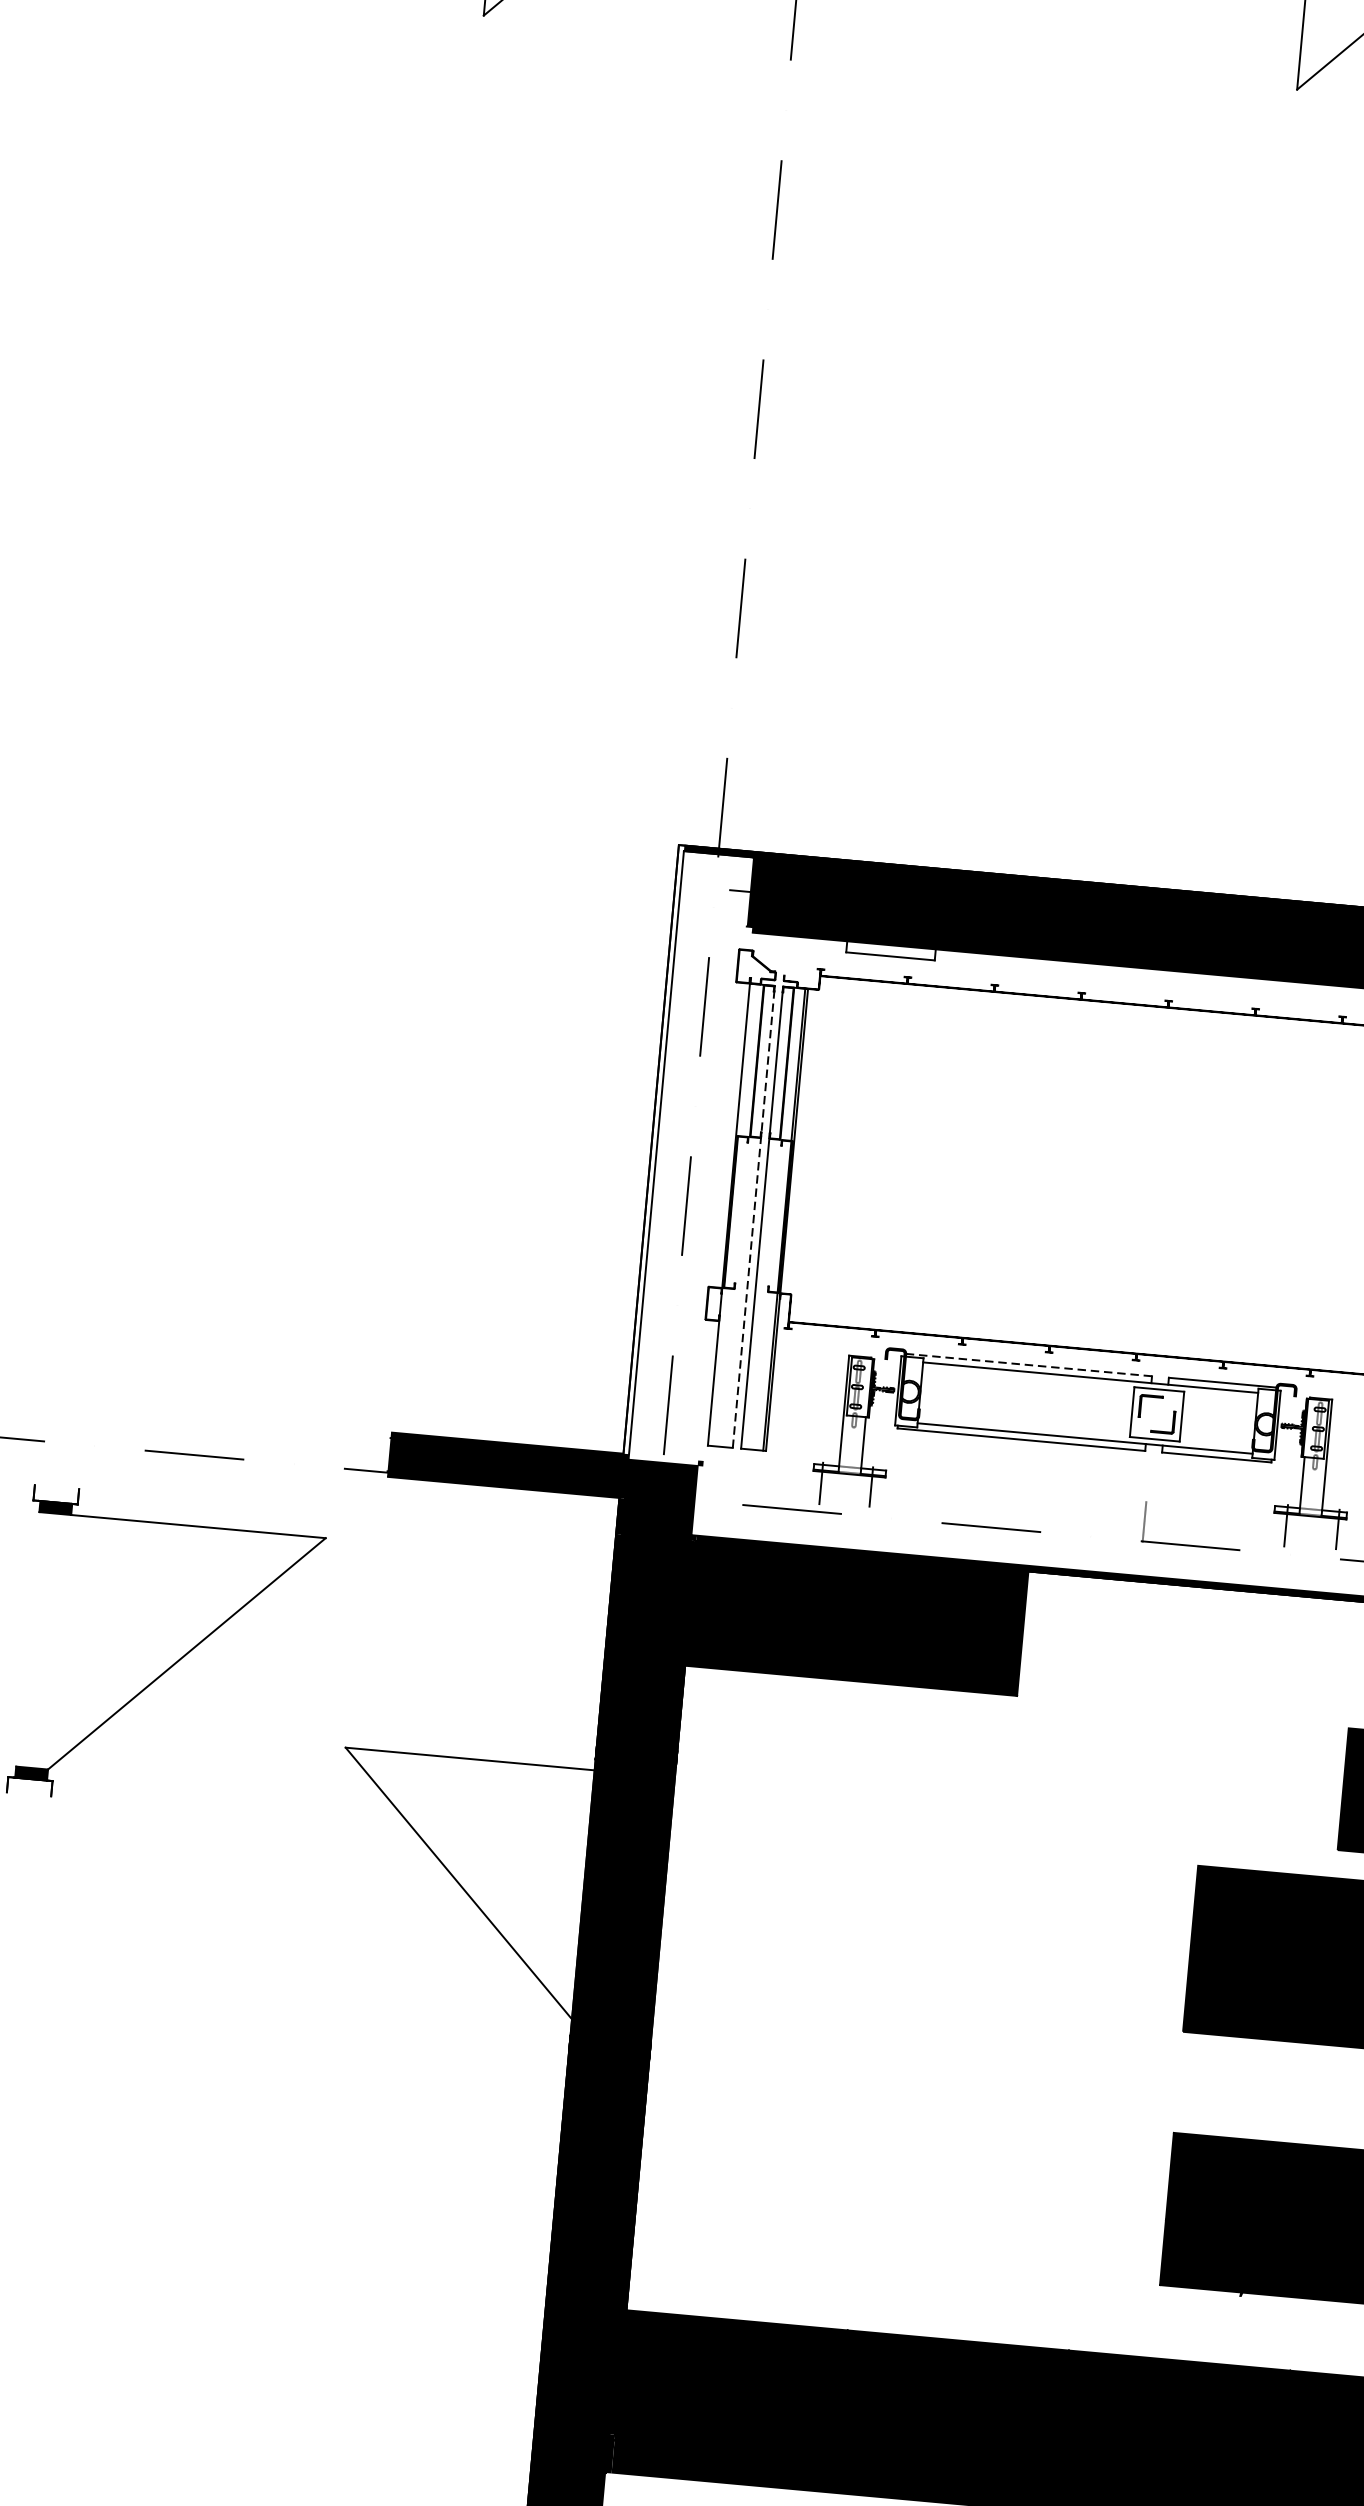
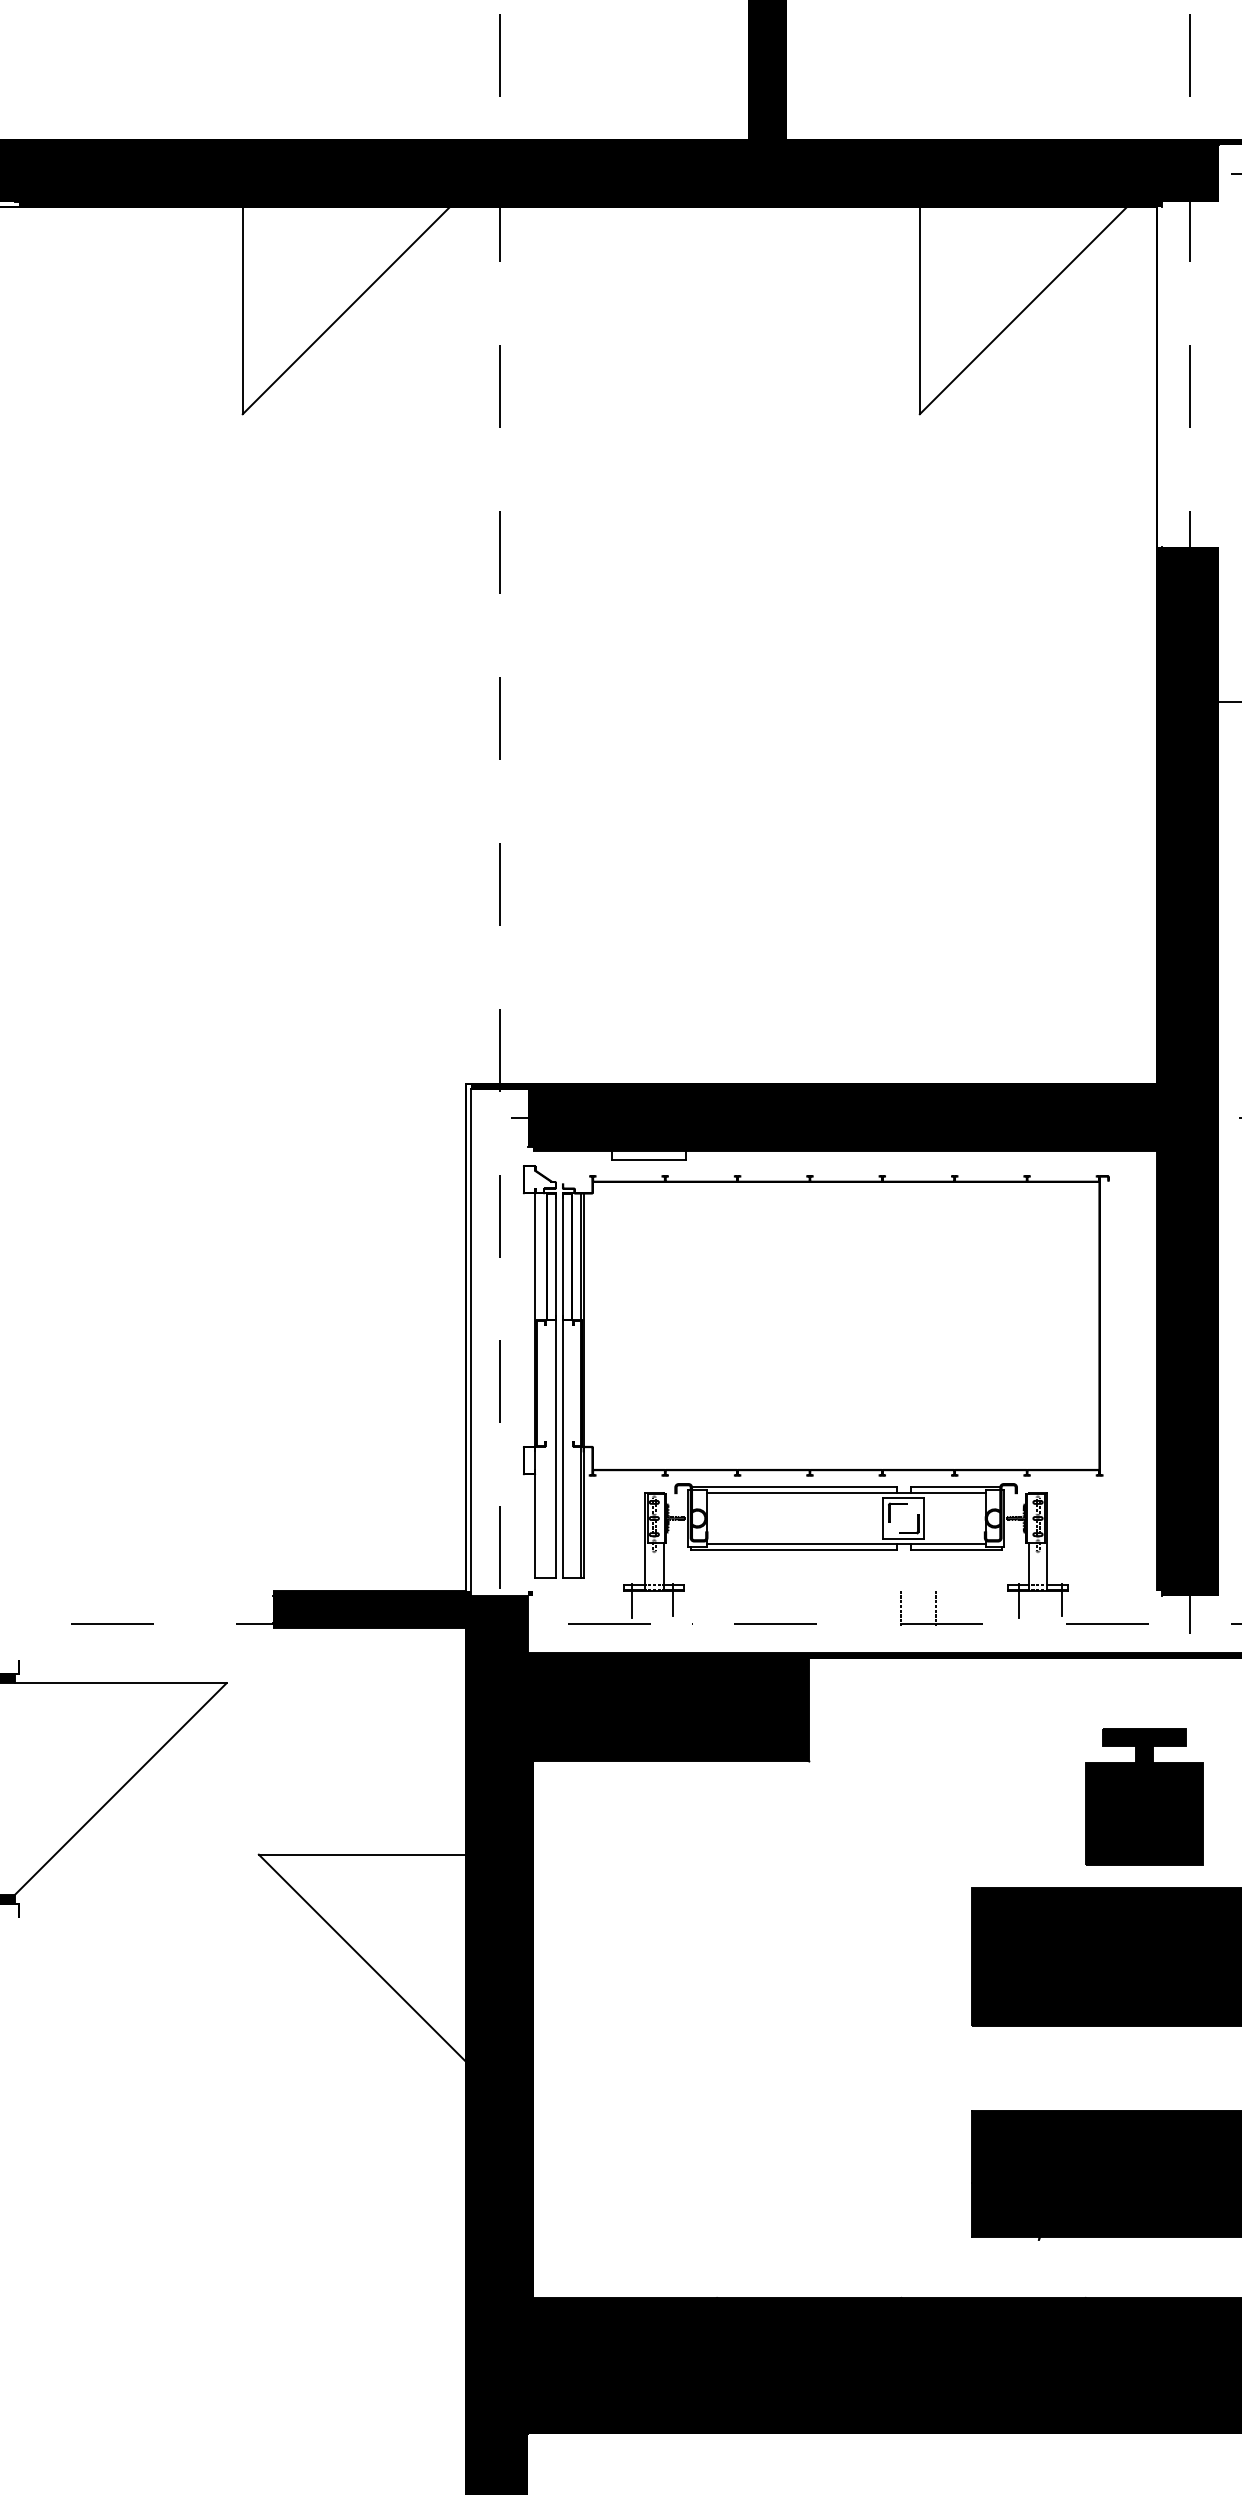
line: (753, 1216) -> (555, 1385), dashed -> solid
line: (1028, 1365) -> (793, 1487), dashed -> solid
line: (1185, 1525) -> (935, 1608), added

